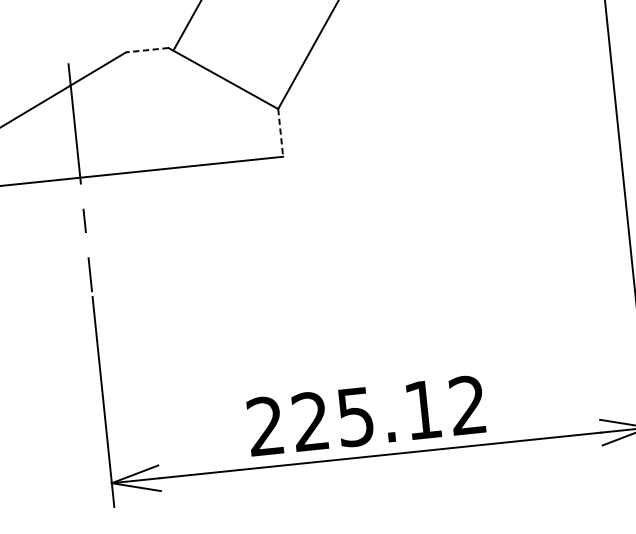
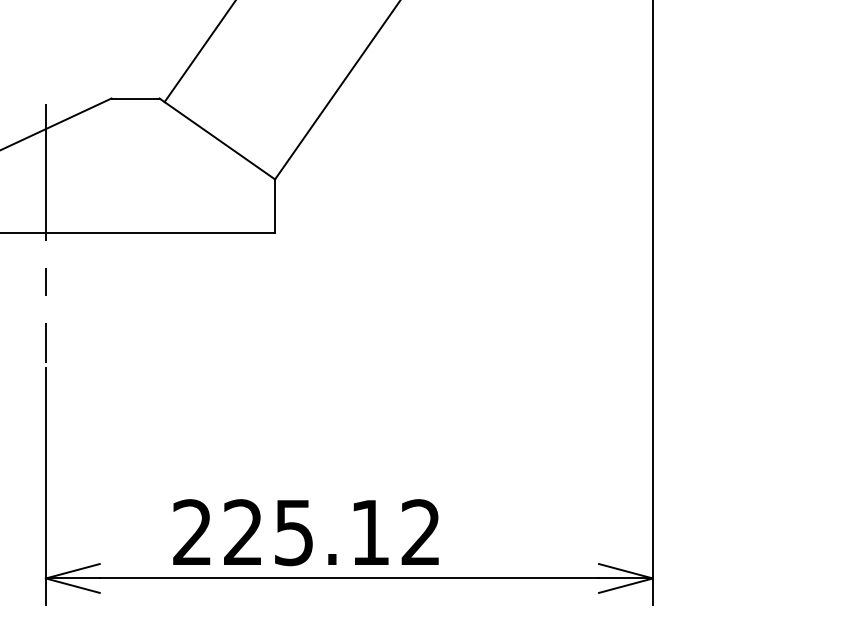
line: (147, 50) -> (135, 98), dashed -> solid
line: (281, 132) -> (275, 206), dashed -> solid
text: (365, 415) -> (305, 532), moved

